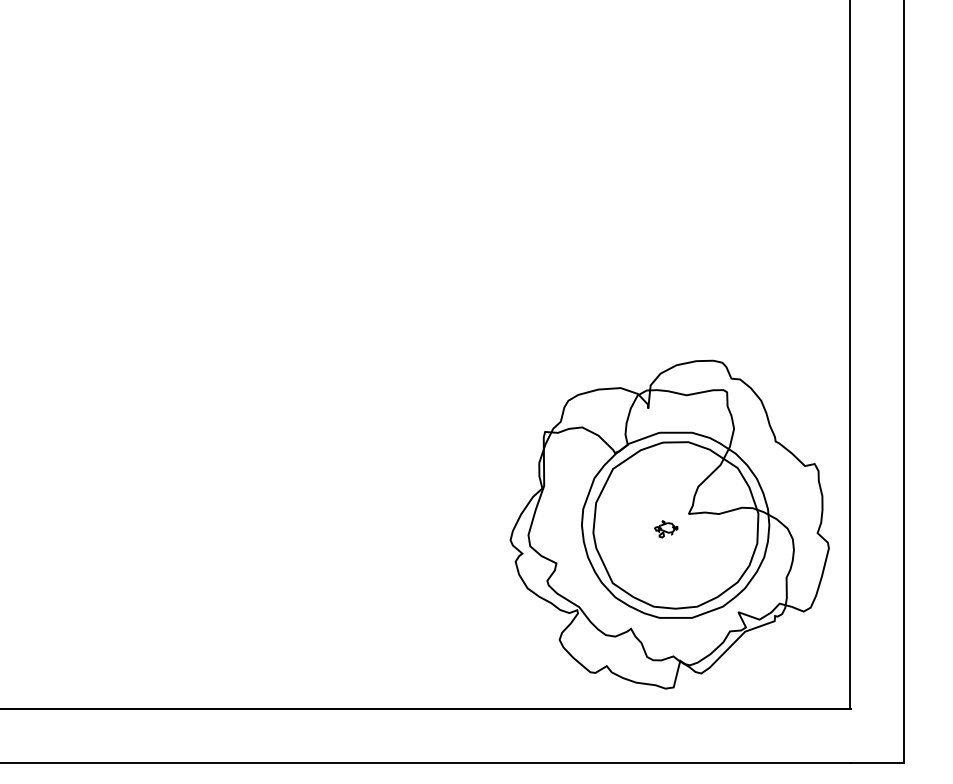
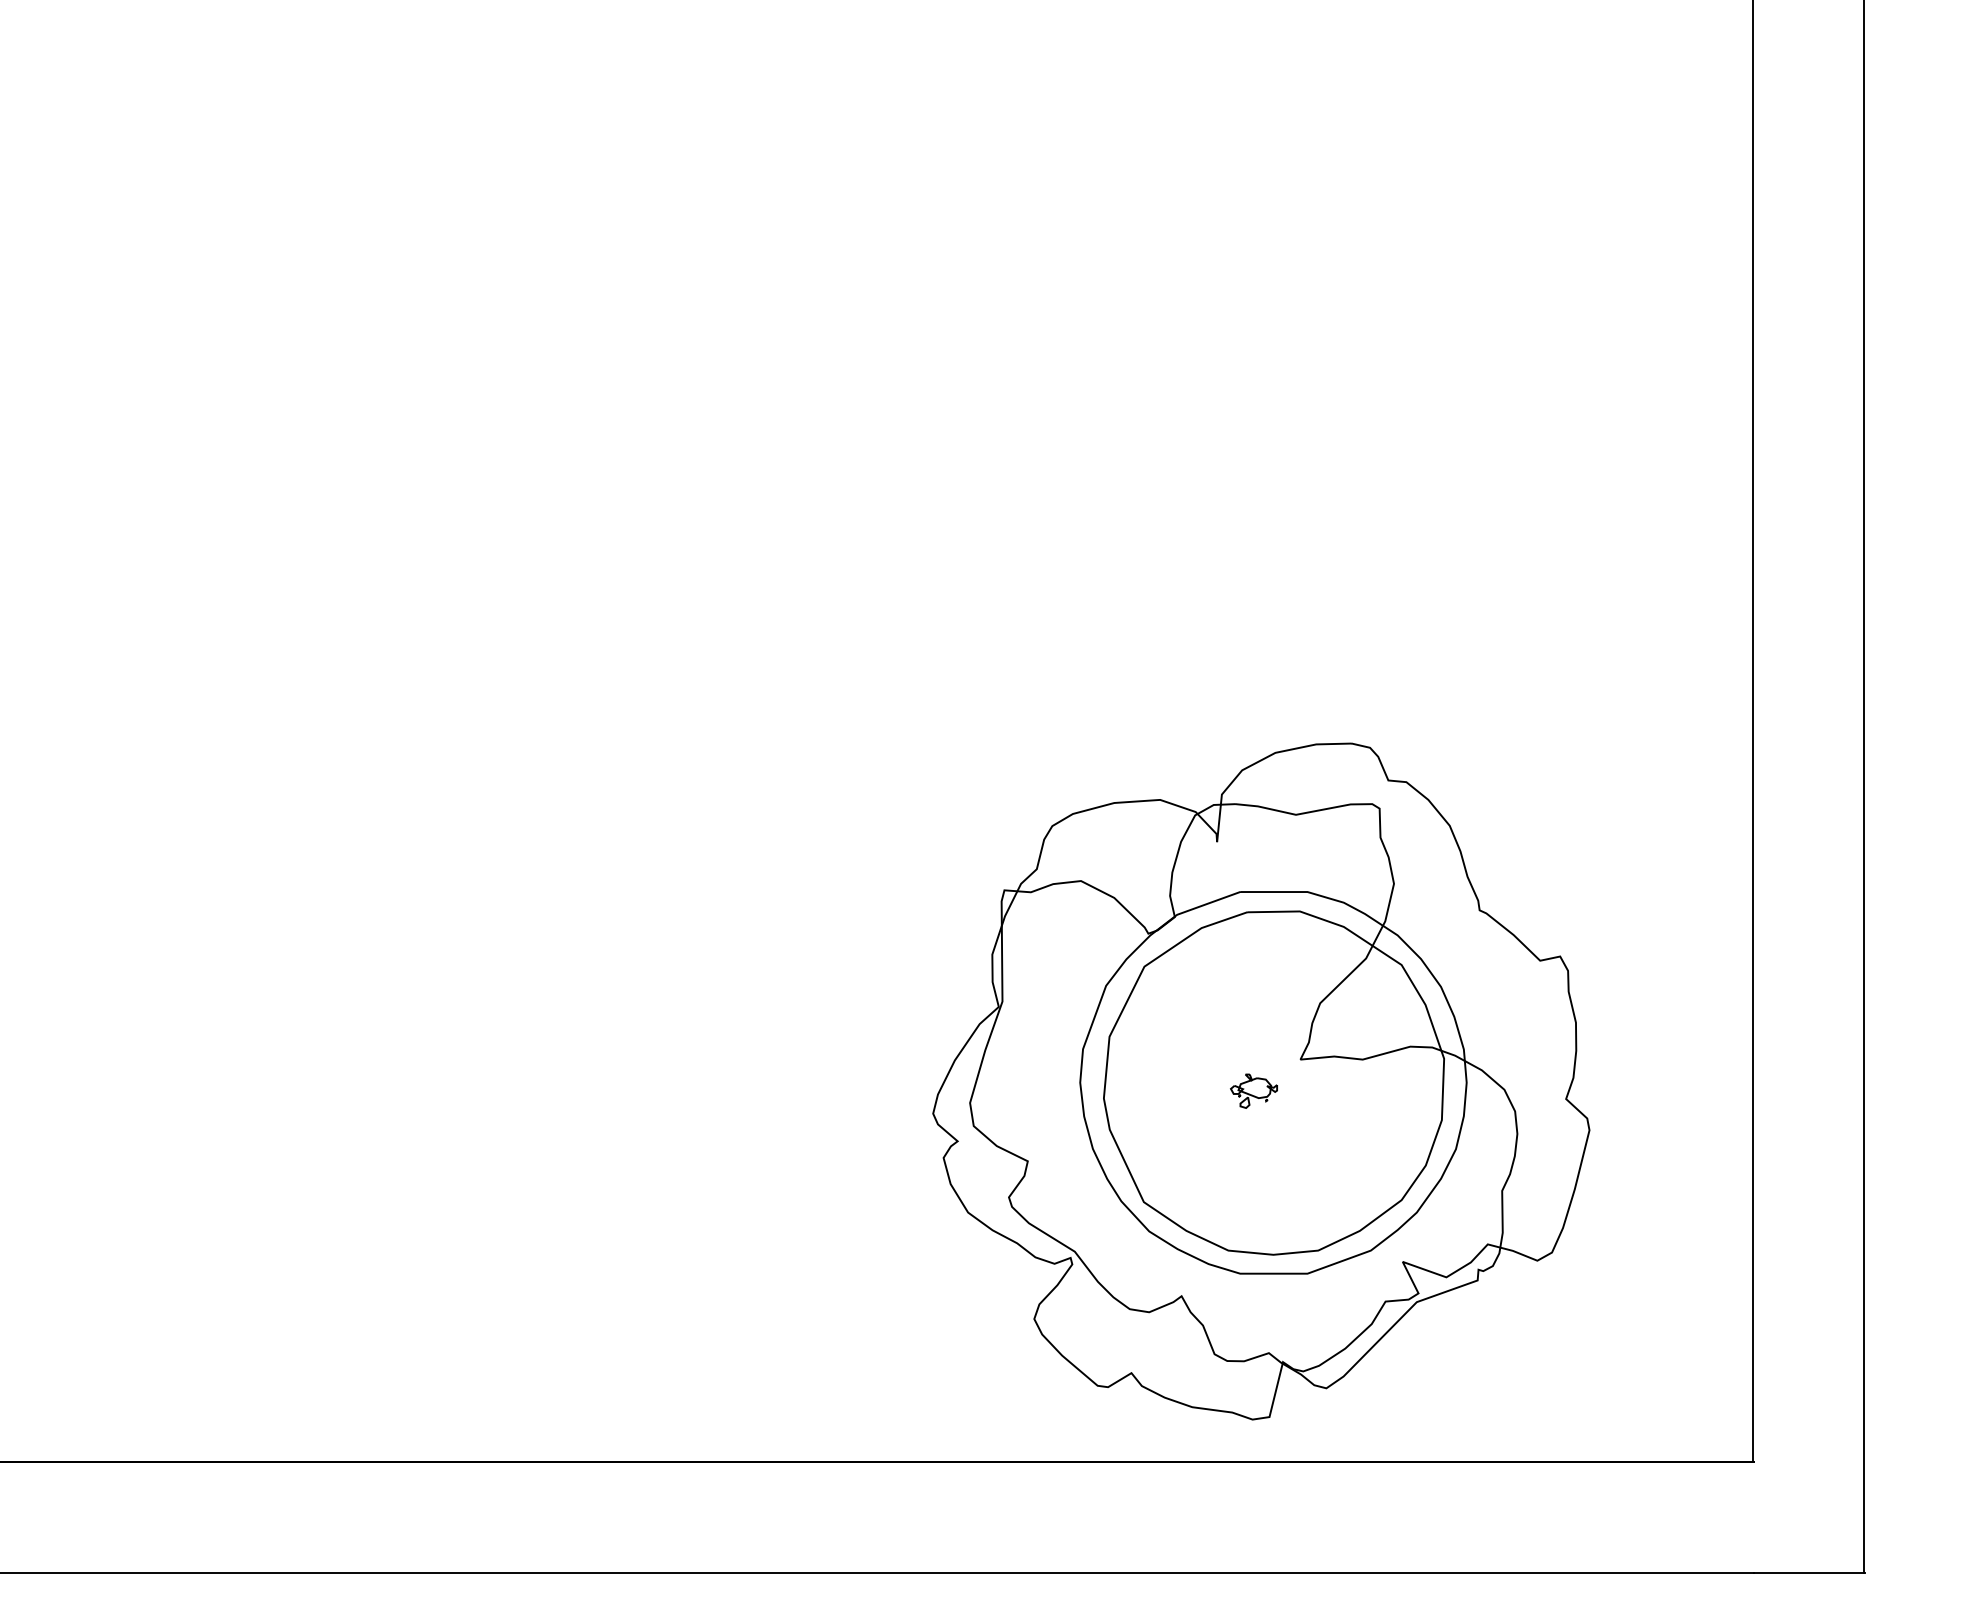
part: (669, 524) -> (1260, 1081), moved

